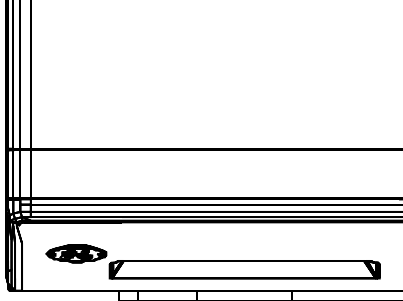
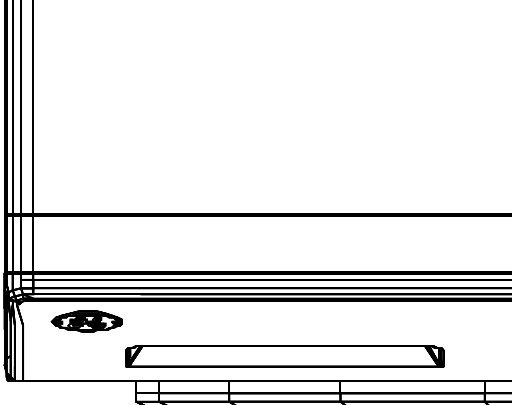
part: (76, 253) -> (86, 321), moved

